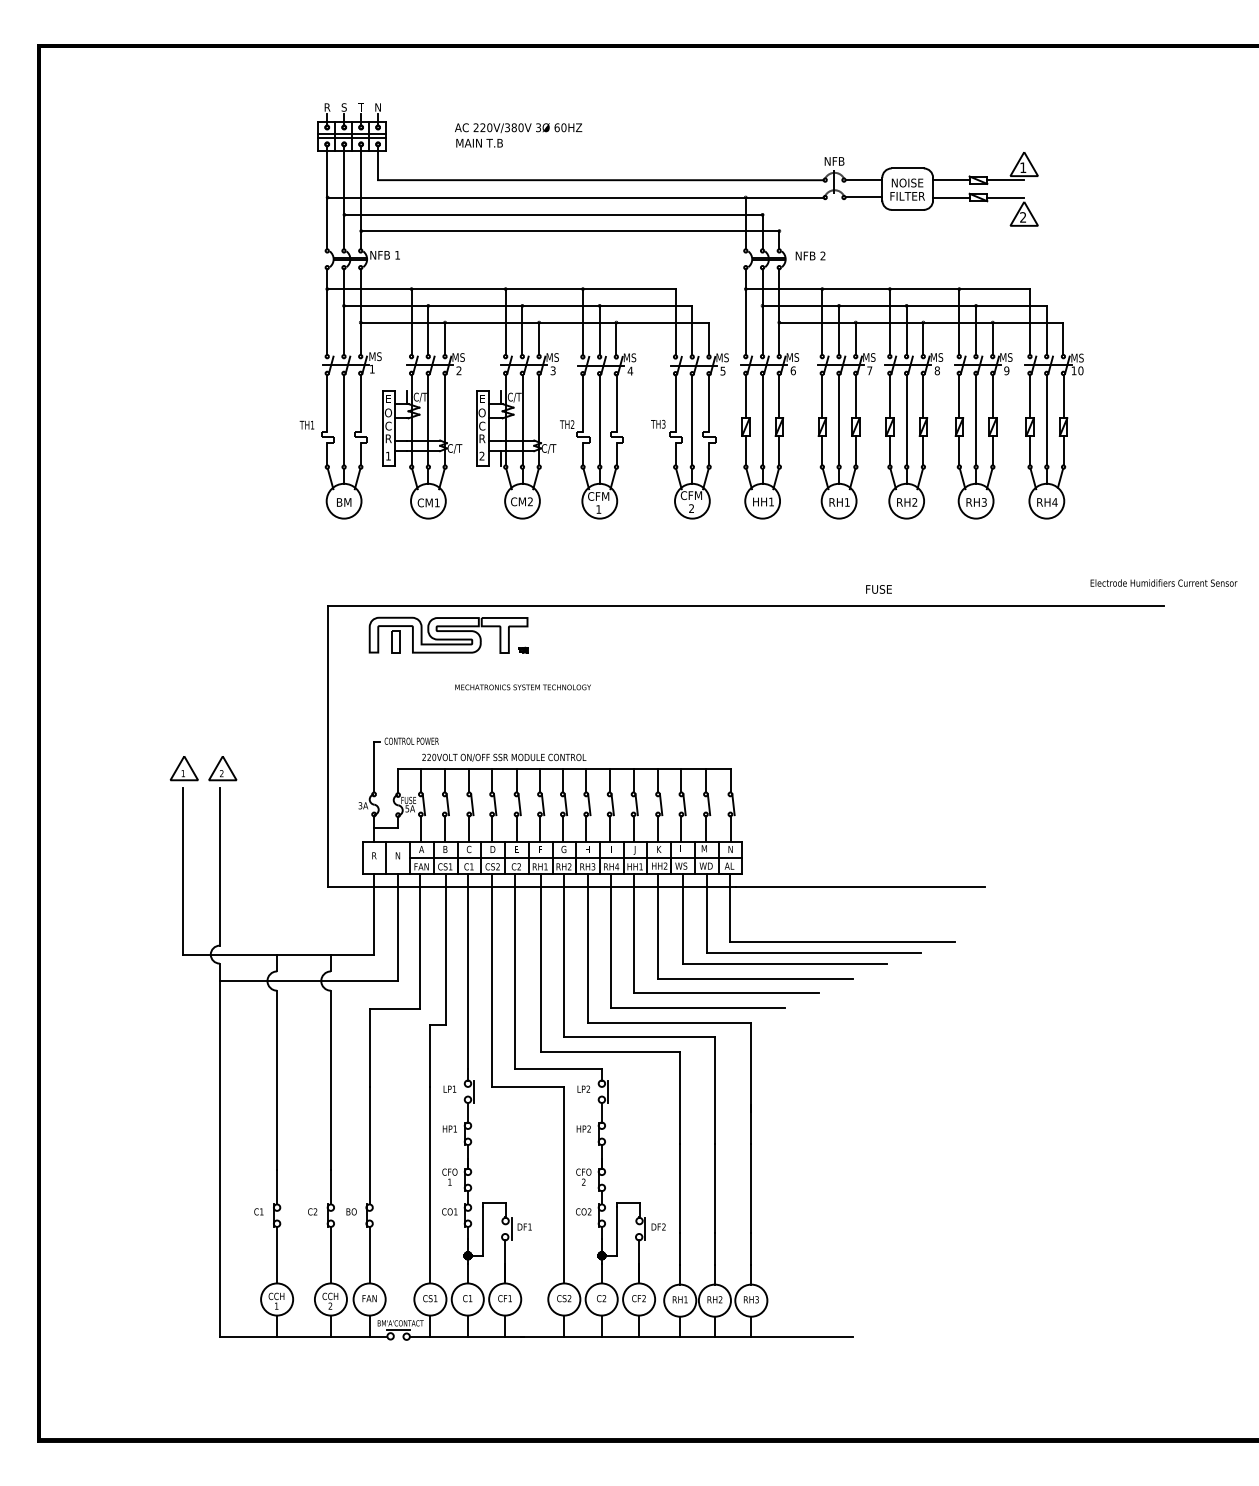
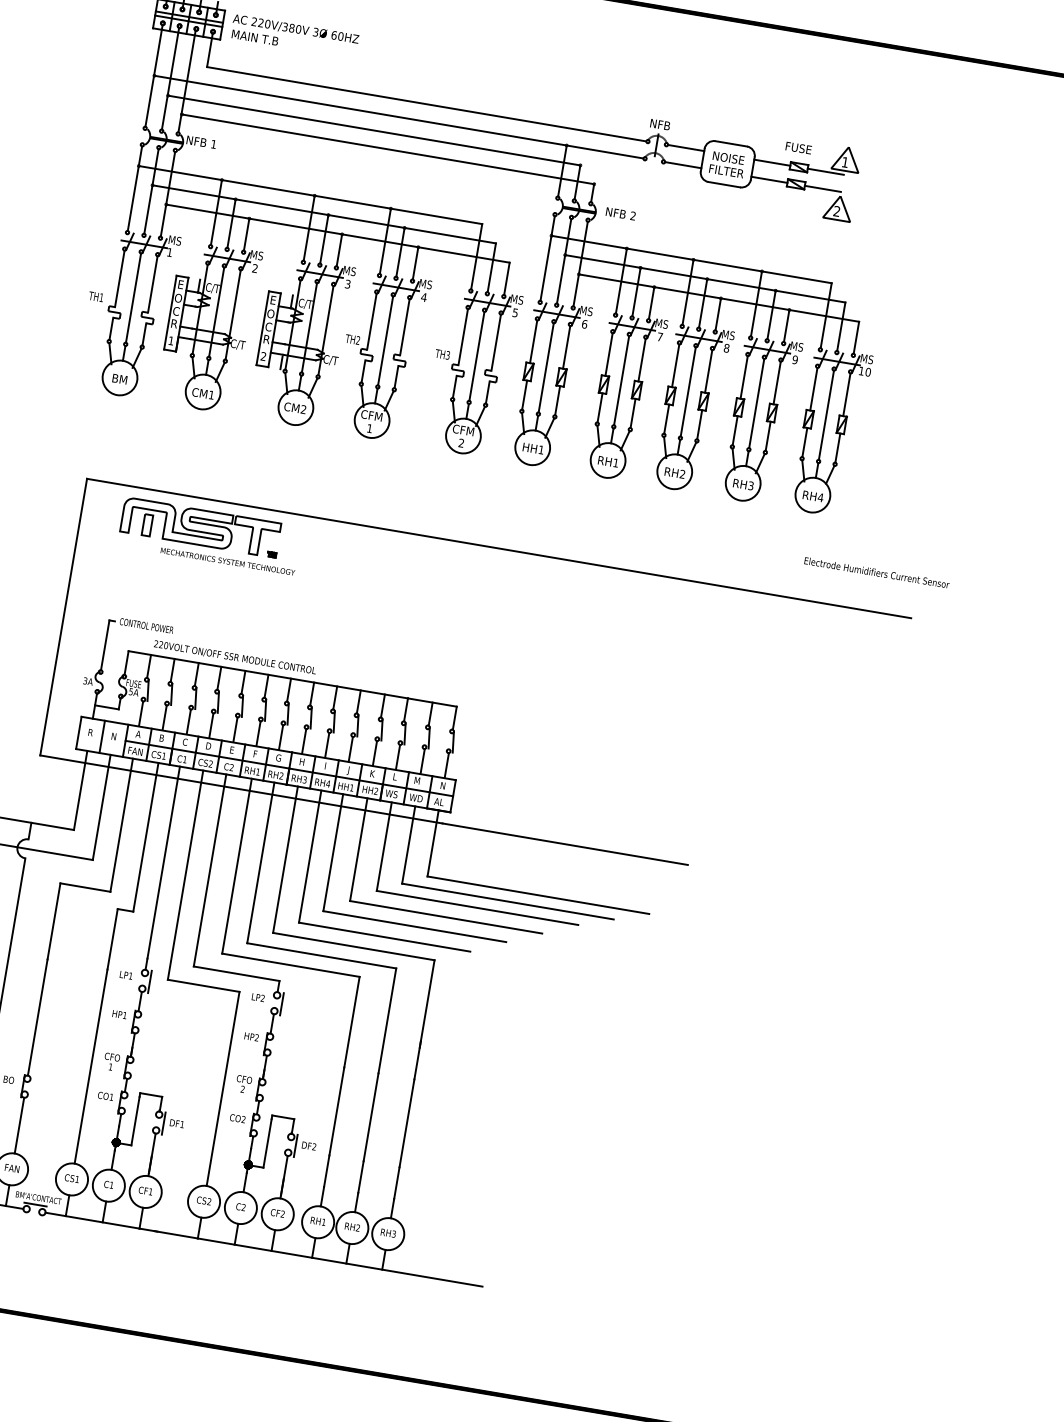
text: (518, 135) -> (294, 36), moved
text: (1163, 582) -> (876, 572), moved
text: (878, 589) -> (798, 148), moved
text: (522, 687) -> (227, 561), moved

